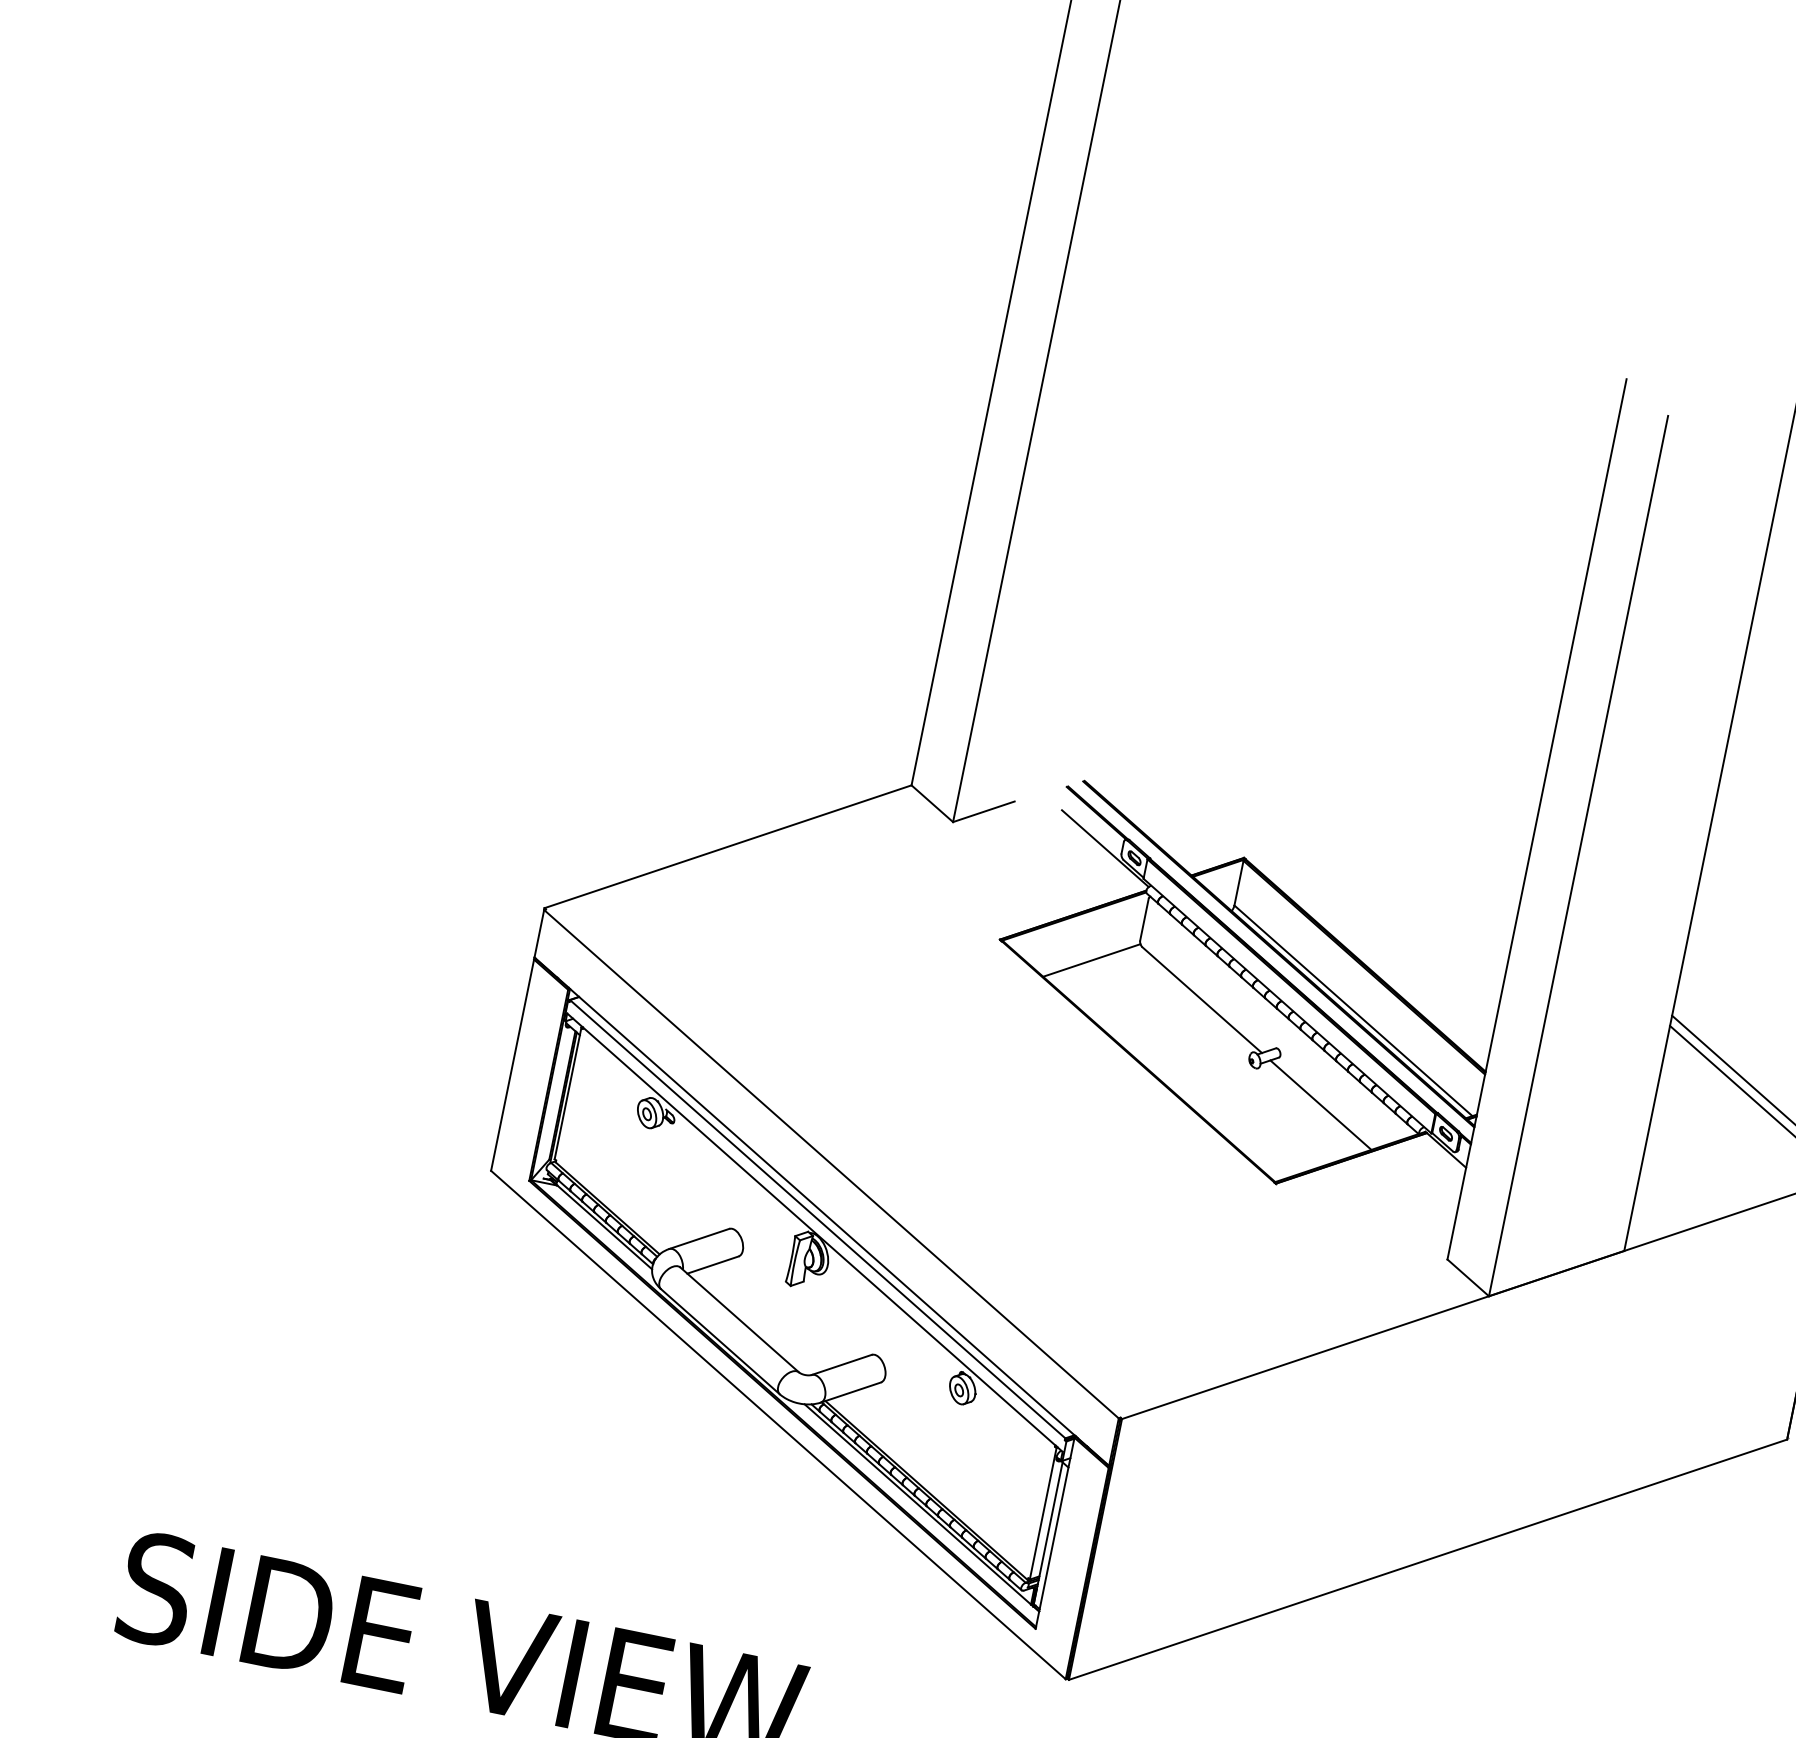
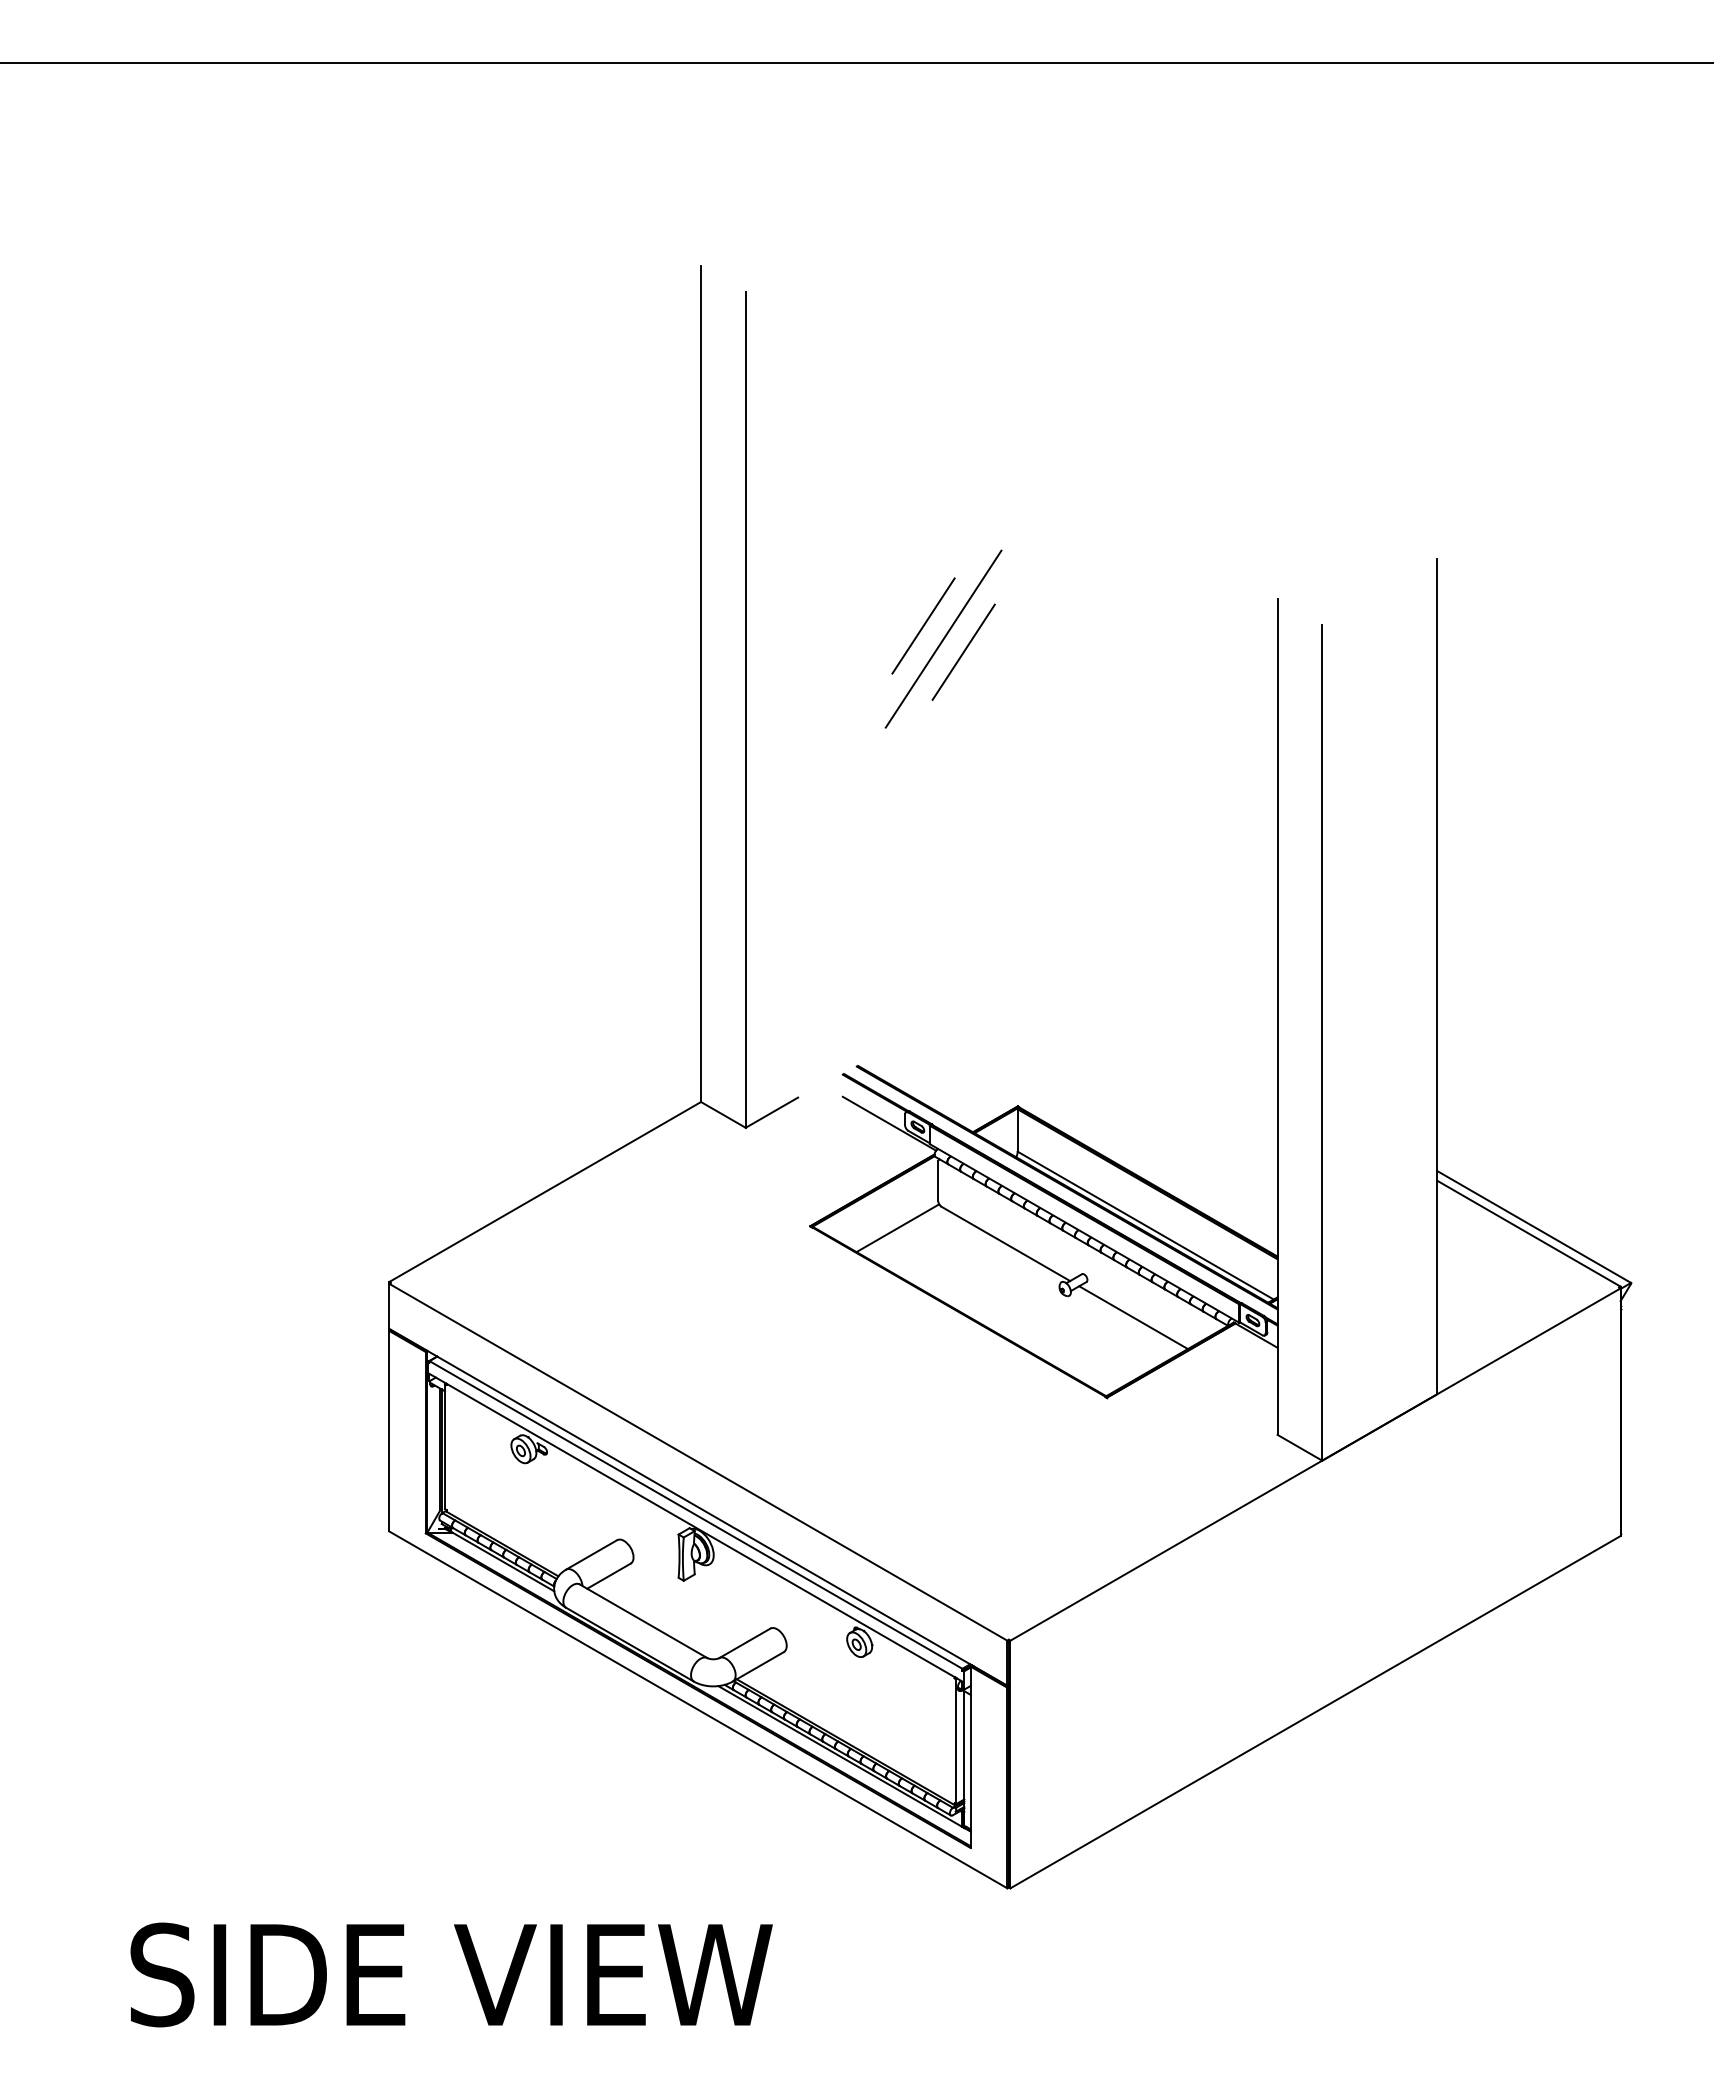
line: (1247, 331) -> (923, 625), added
line: (1266, 349) -> (943, 638), added
line: (1284, 367) -> (963, 651), added

